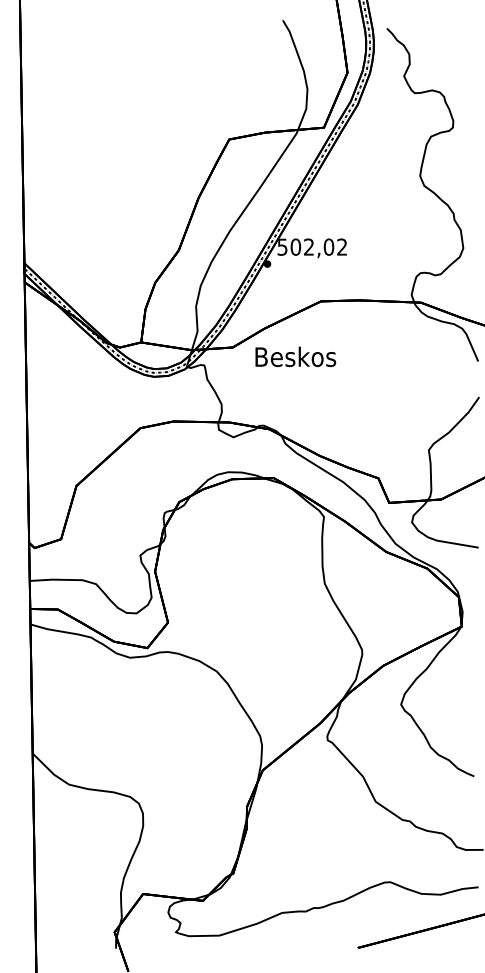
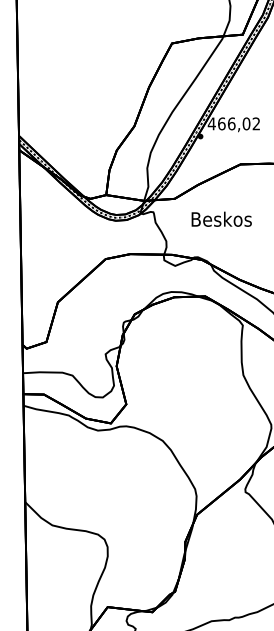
text: (295, 246) -> (221, 123), 502,02 -> 466,02
text: (295, 356) -> (221, 219), moved

